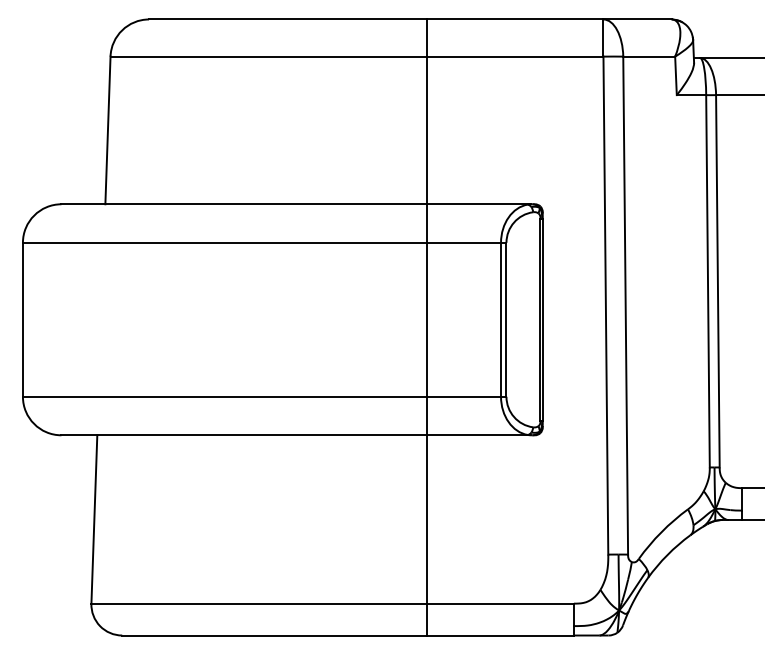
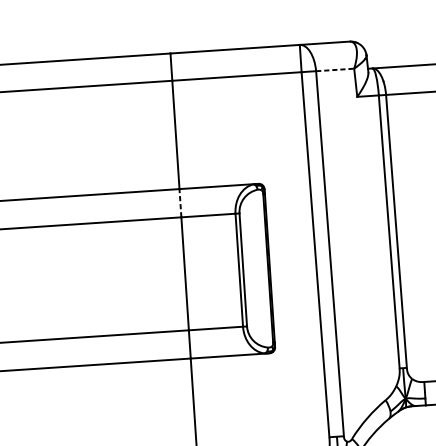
line: (649, 56) -> (335, 69), solid -> dashed
line: (427, 223) -> (180, 203), solid -> dashed

